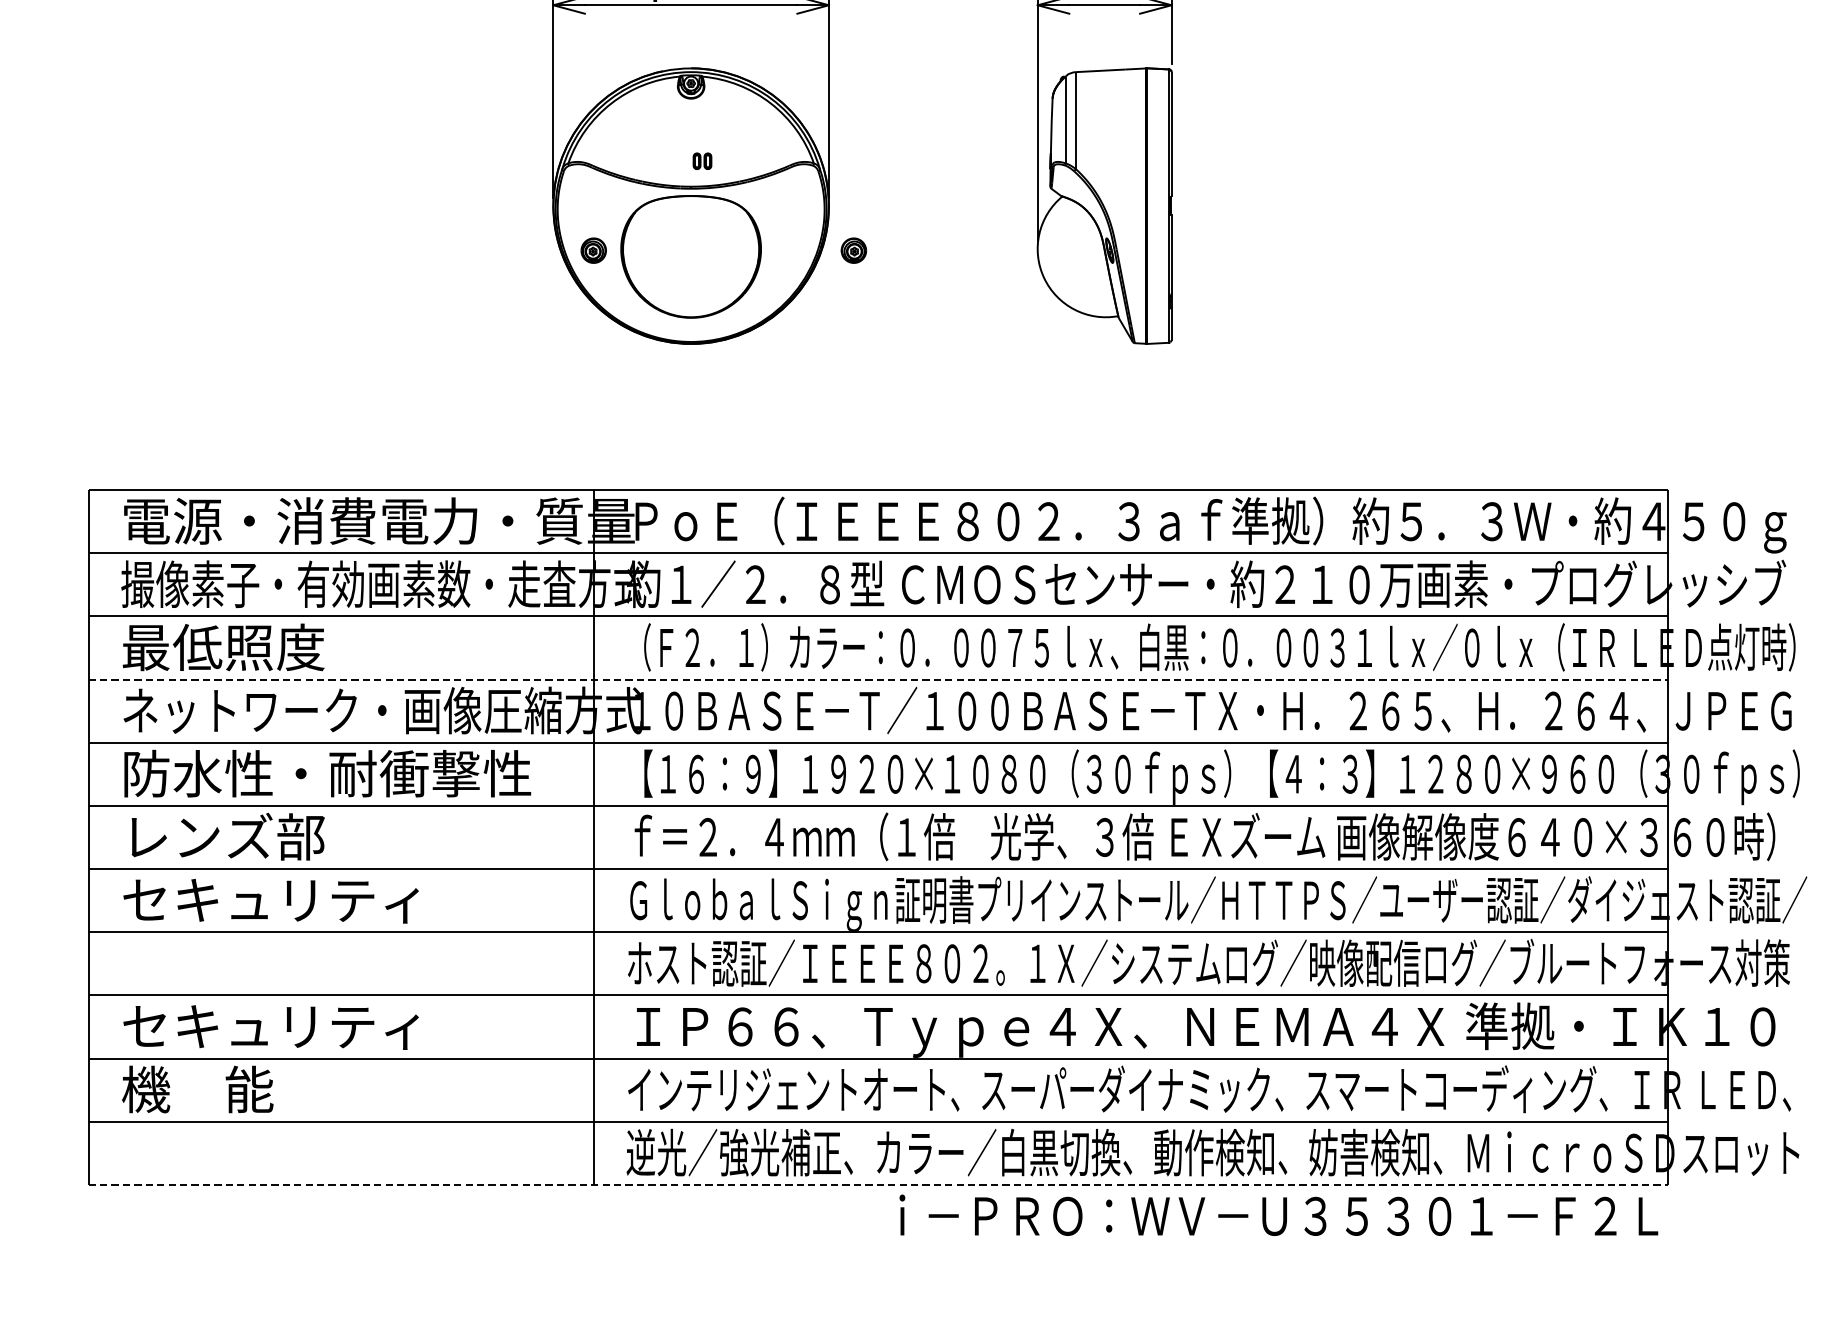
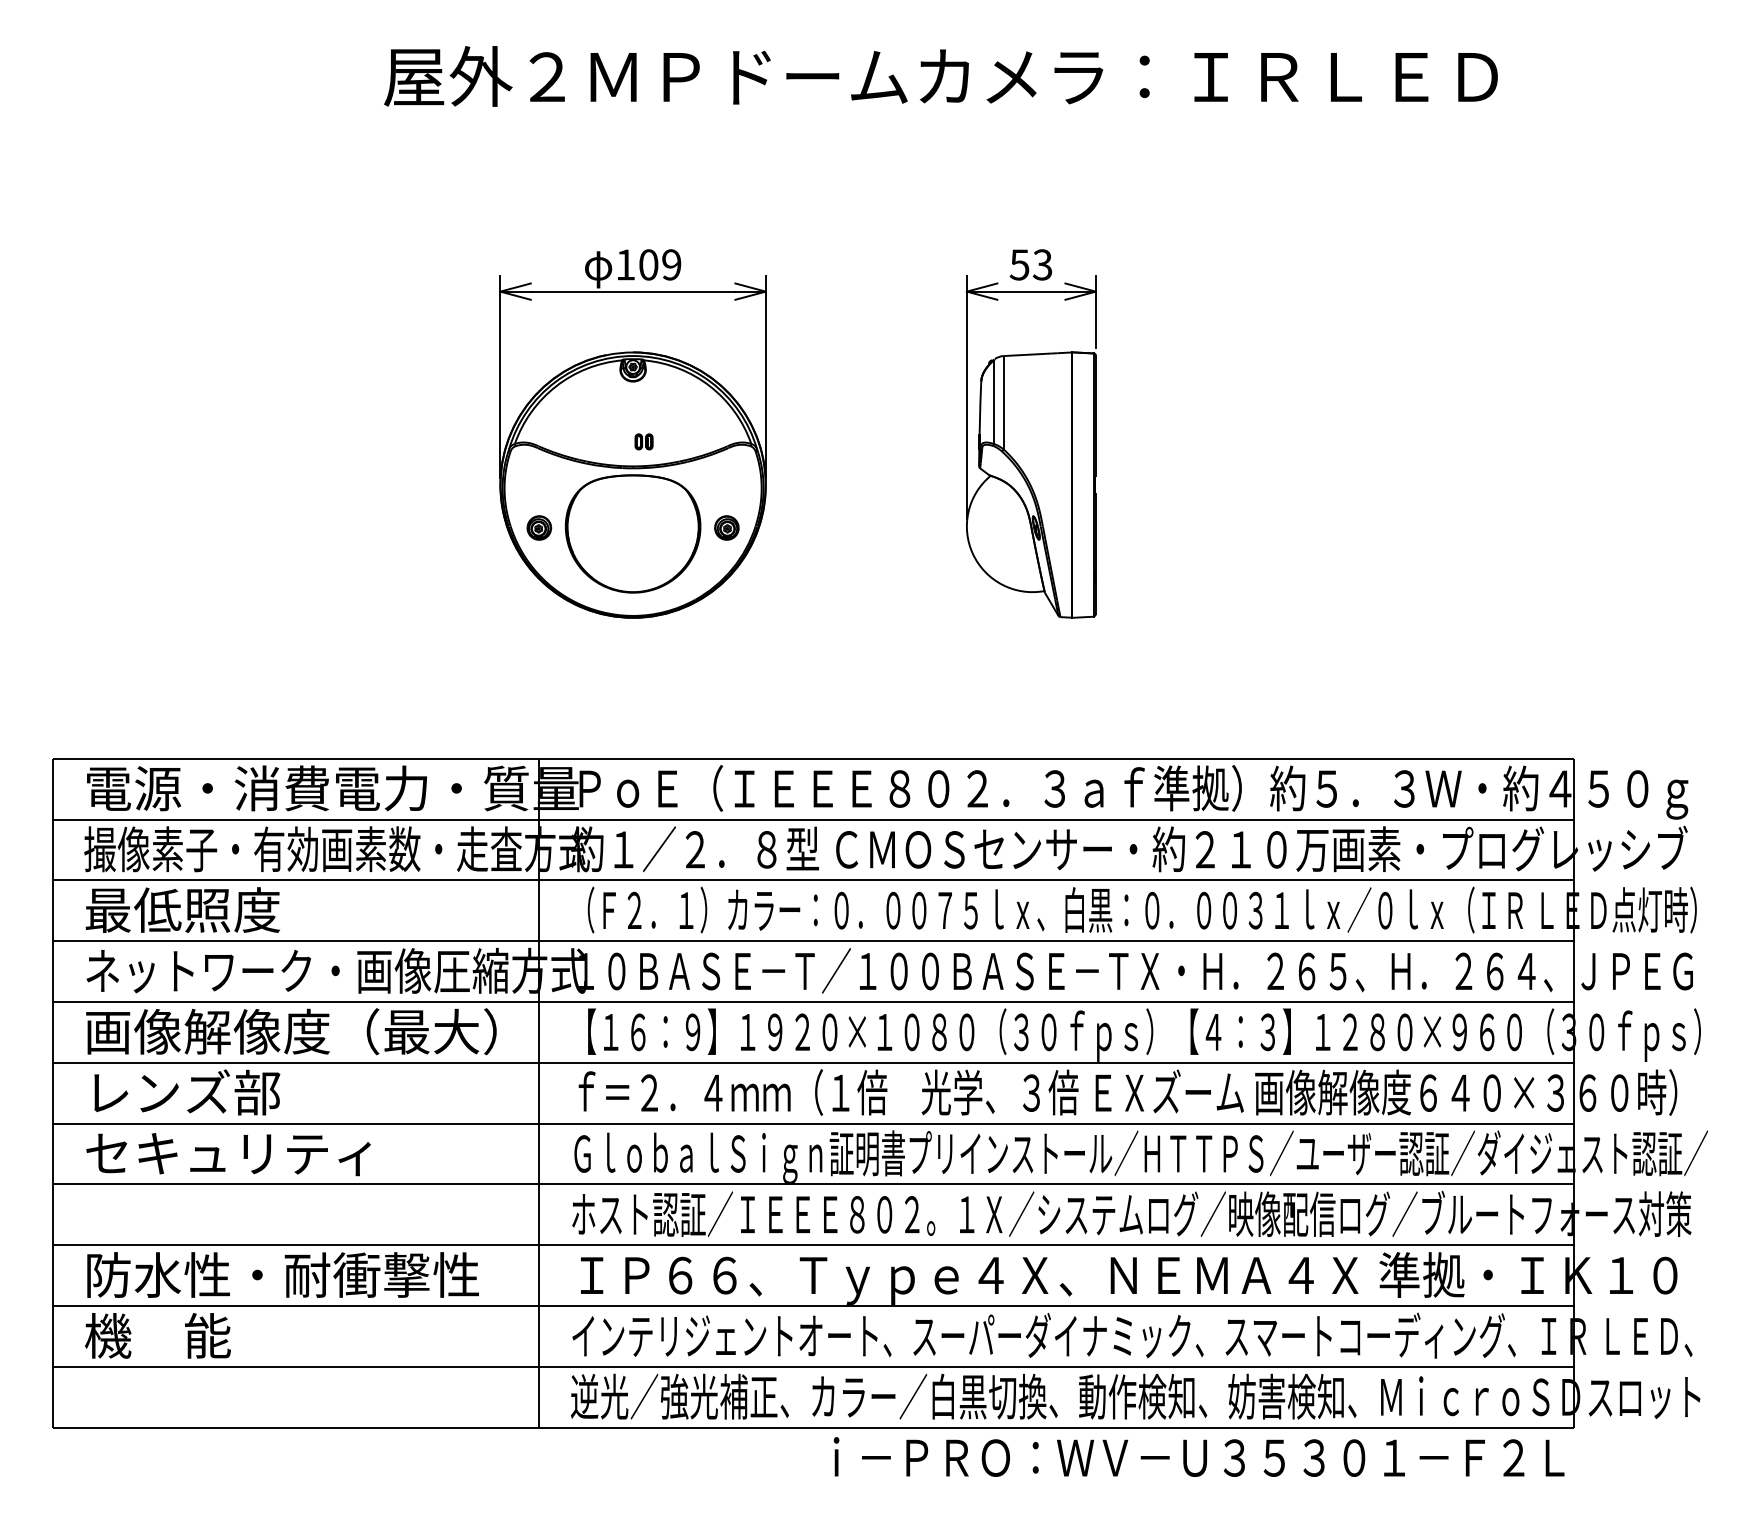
part: (853, 250) -> (726, 527), moved
line: (878, 680) -> (813, 941), dashed -> solid
text: (336, 773) -> (291, 1031), 防水性・耐衝撃性 -> 画像解像度（最大）
text: (327, 1025) -> (282, 1274), セキュリティ -> 防水性・耐衝撃性
line: (878, 1184) -> (813, 1427), dashed -> solid

